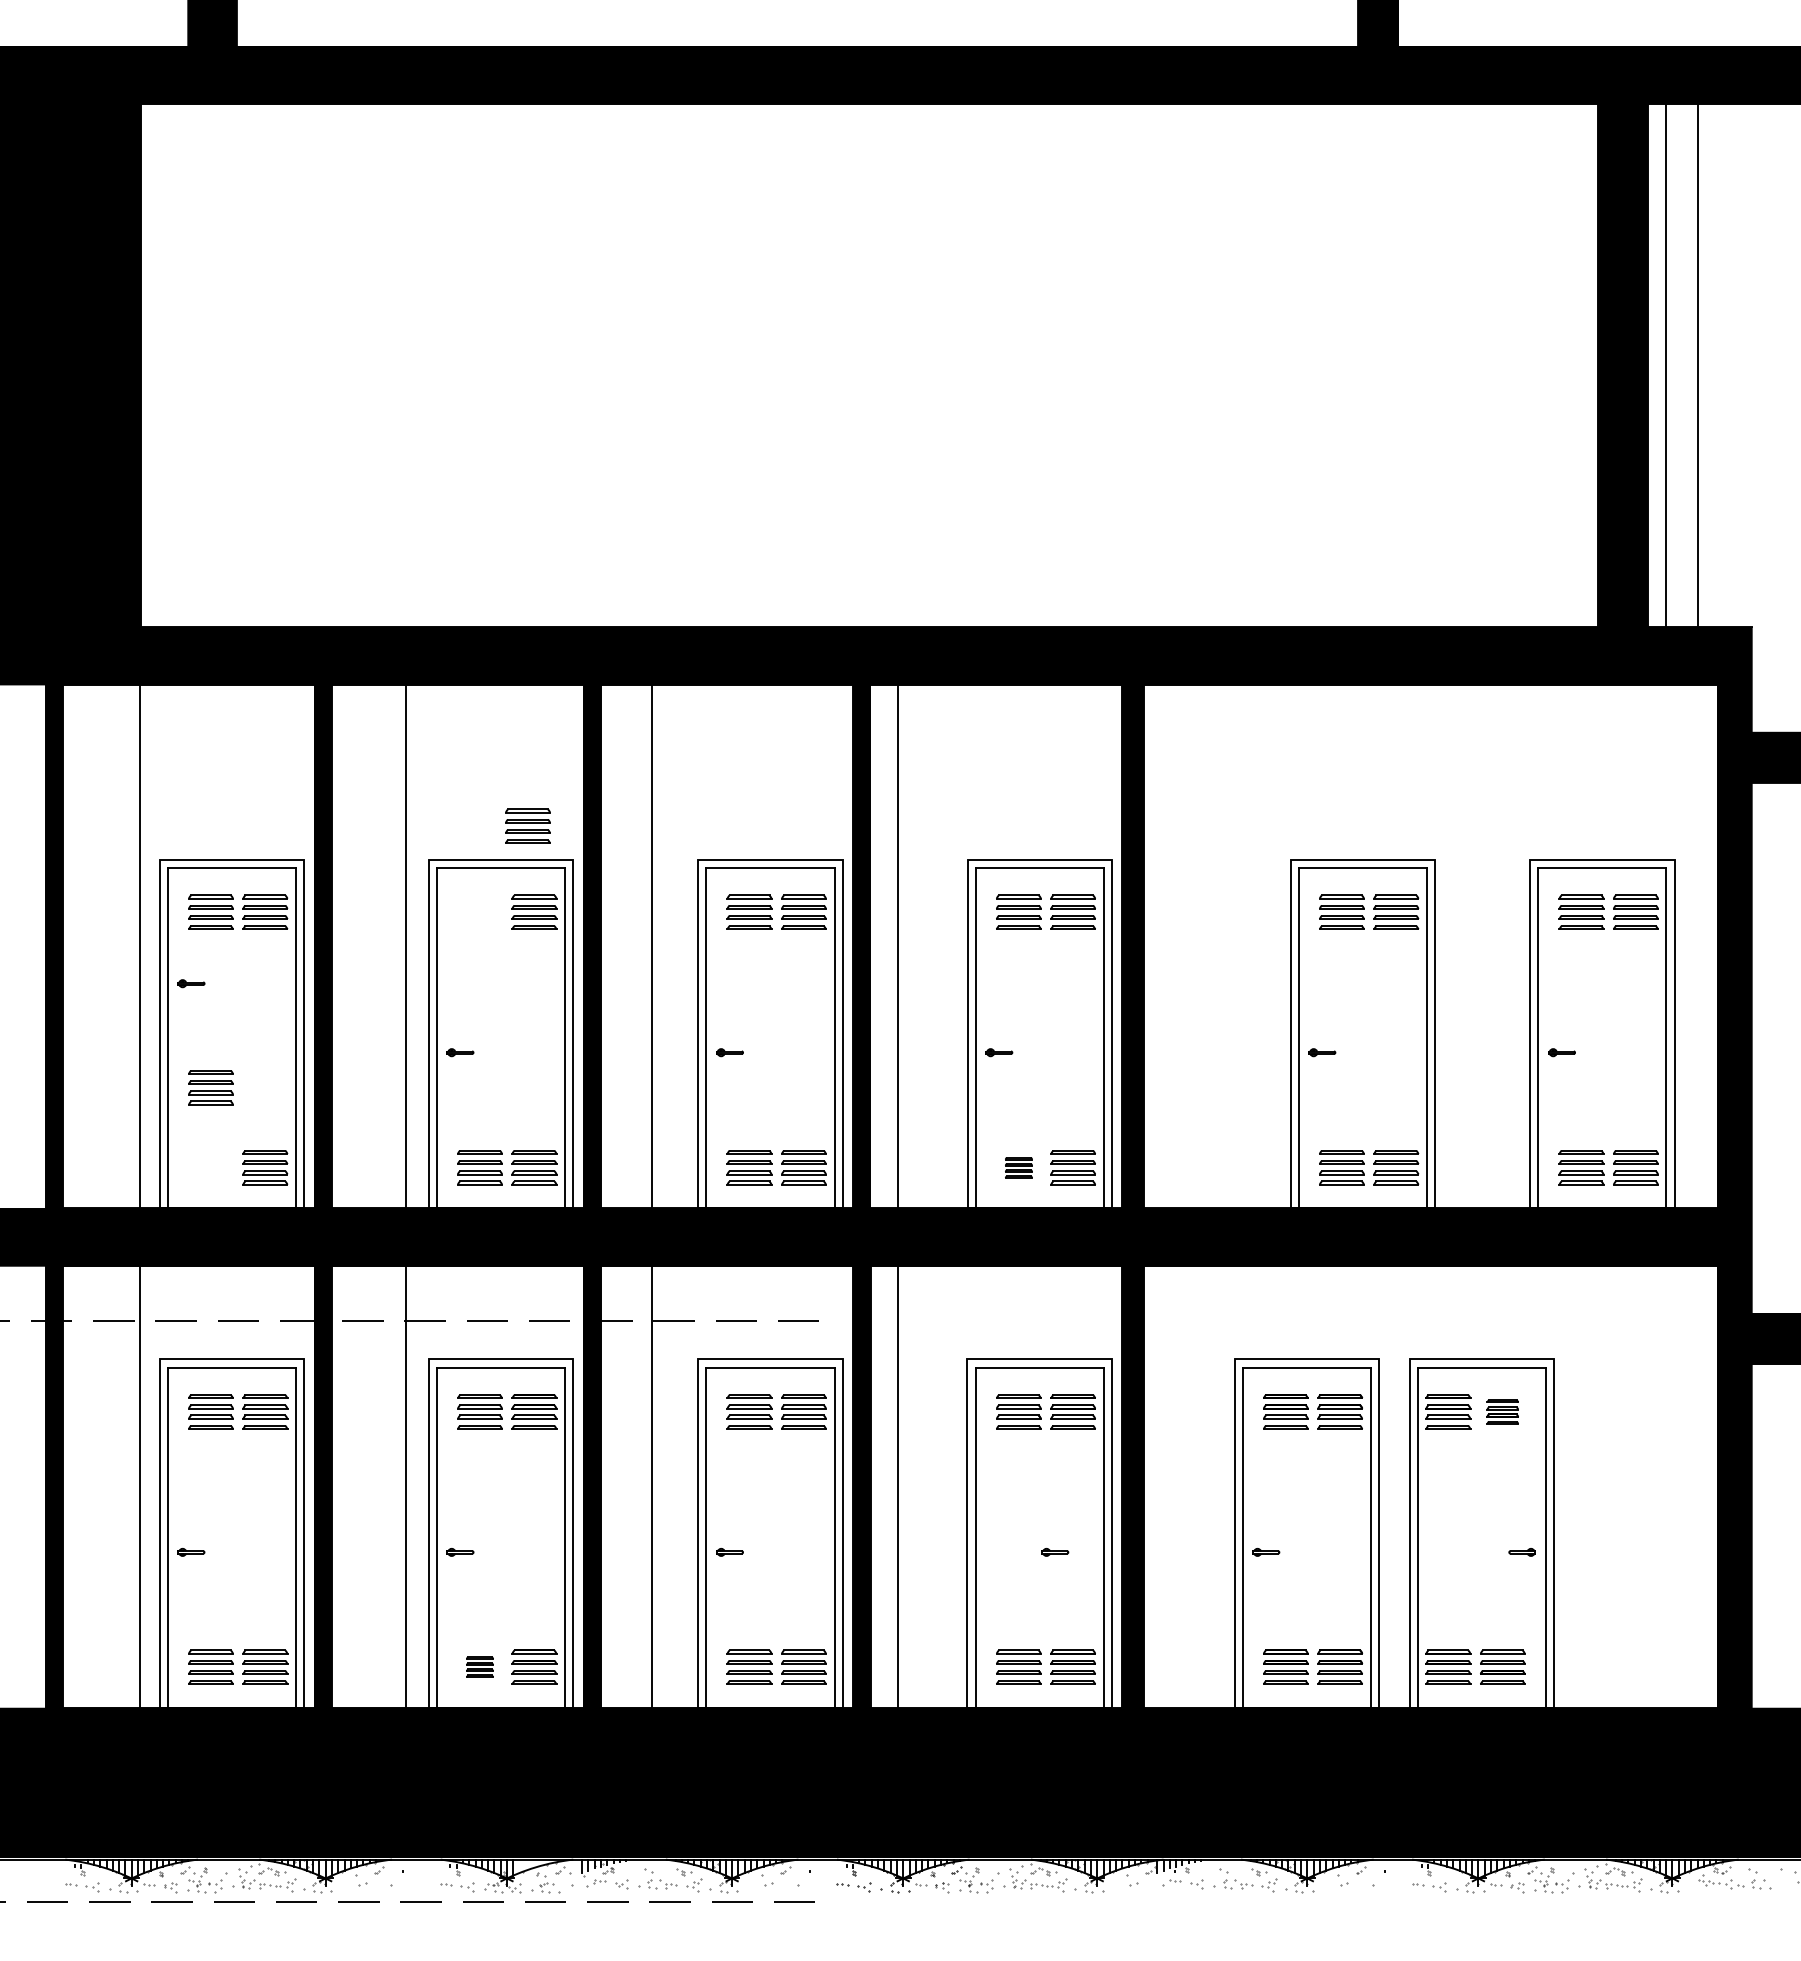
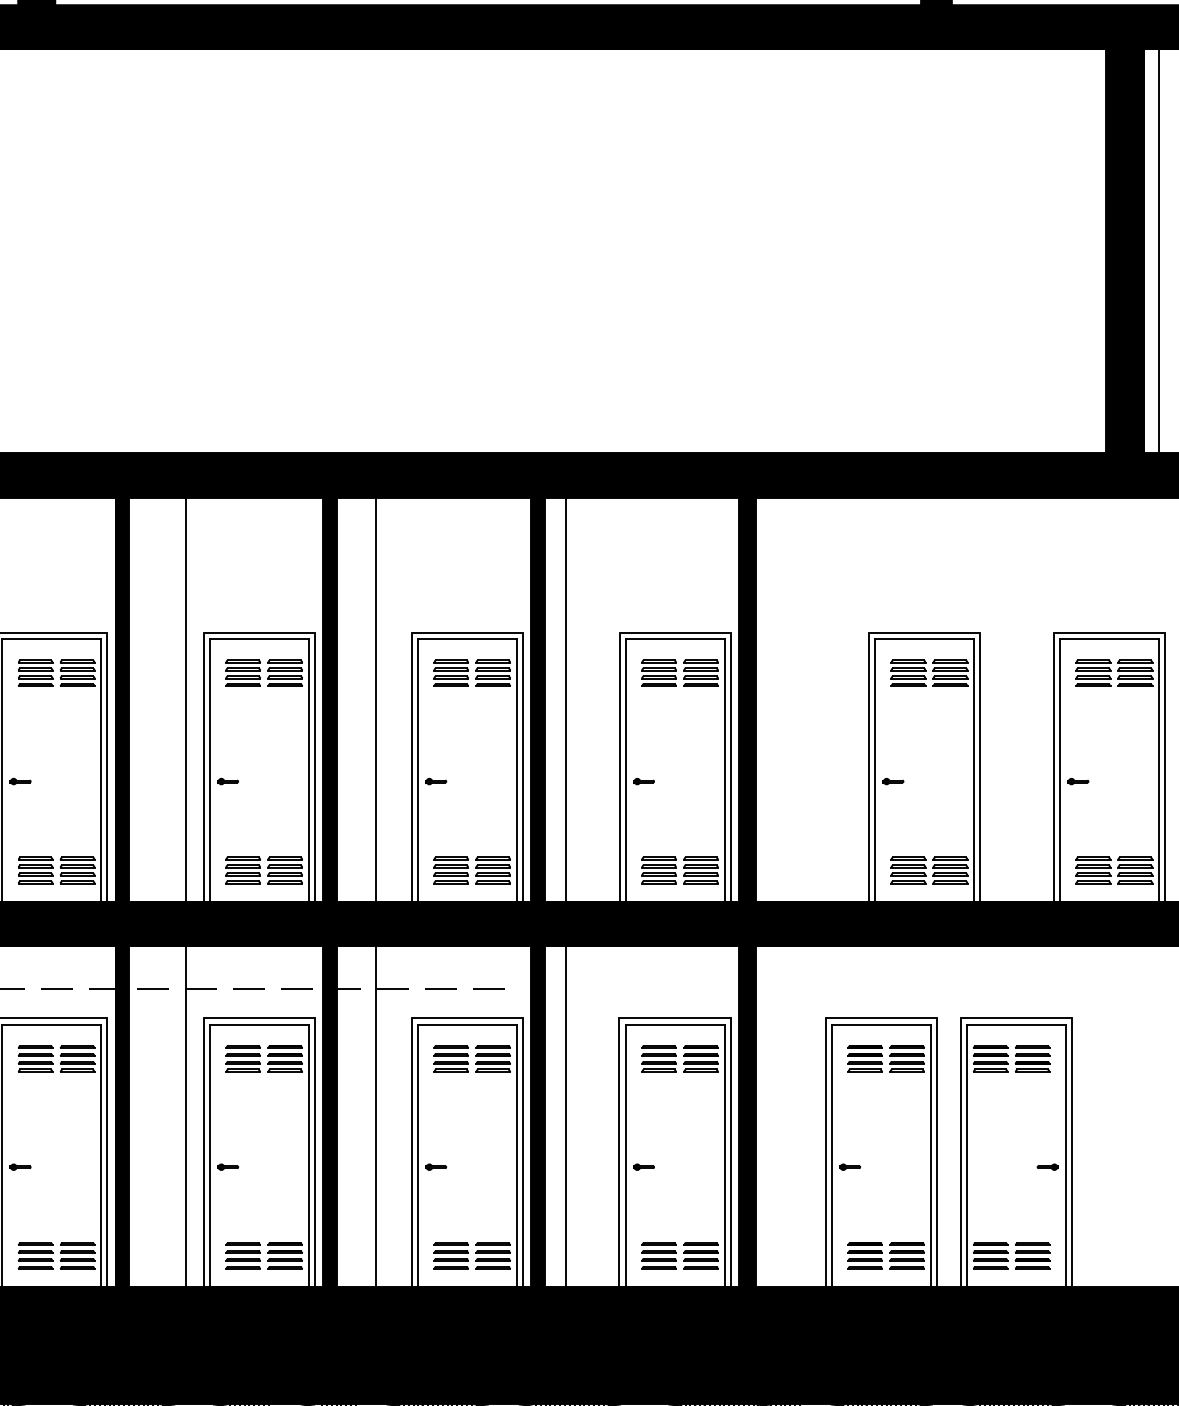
part: (527, 825) -> (242, 672), moved
part: (191, 983) -> (20, 781), moved
part: (210, 1087) -> (35, 870), moved
part: (1018, 1167) -> (658, 870), size x1.67
part: (1502, 1411) -> (1032, 1058), size x1.43
part: (1055, 1552) -> (644, 1167), moved
part: (479, 1666) -> (242, 1255), size x1.67

